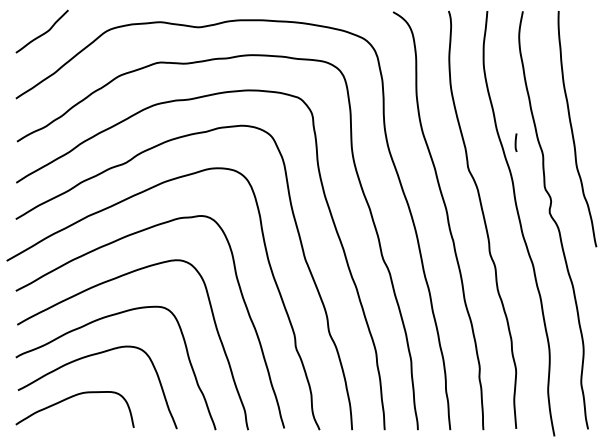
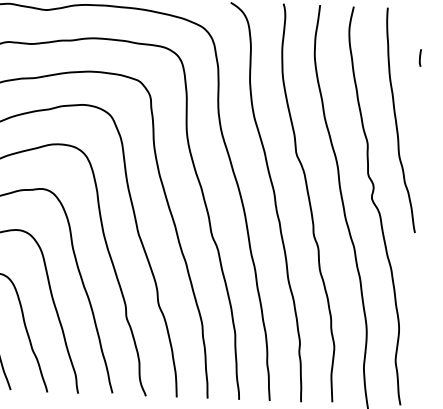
line: (515, 142) -> (419, 57), moved

